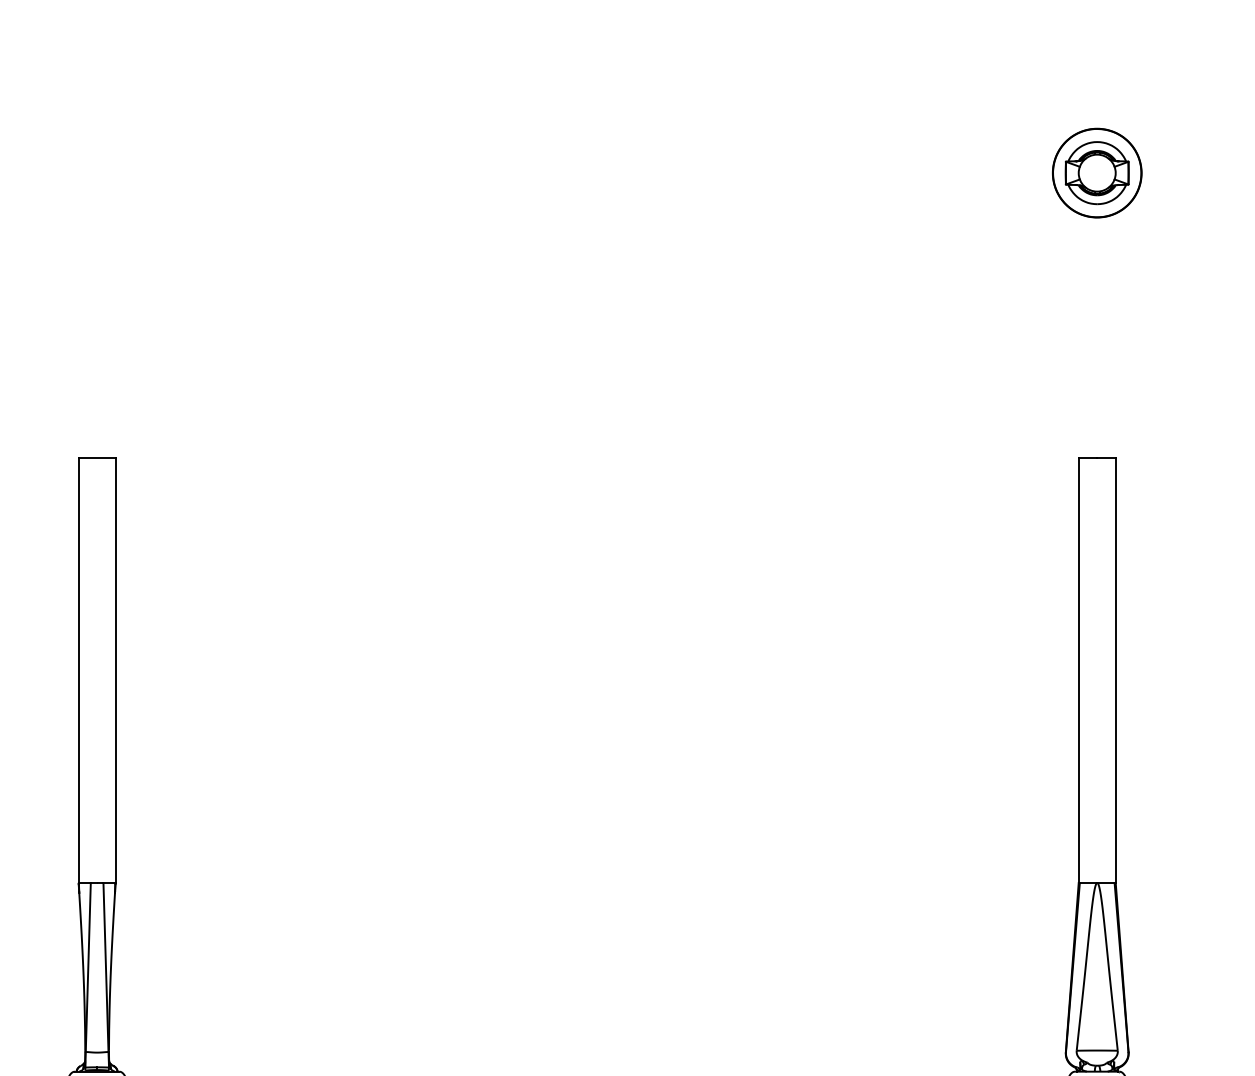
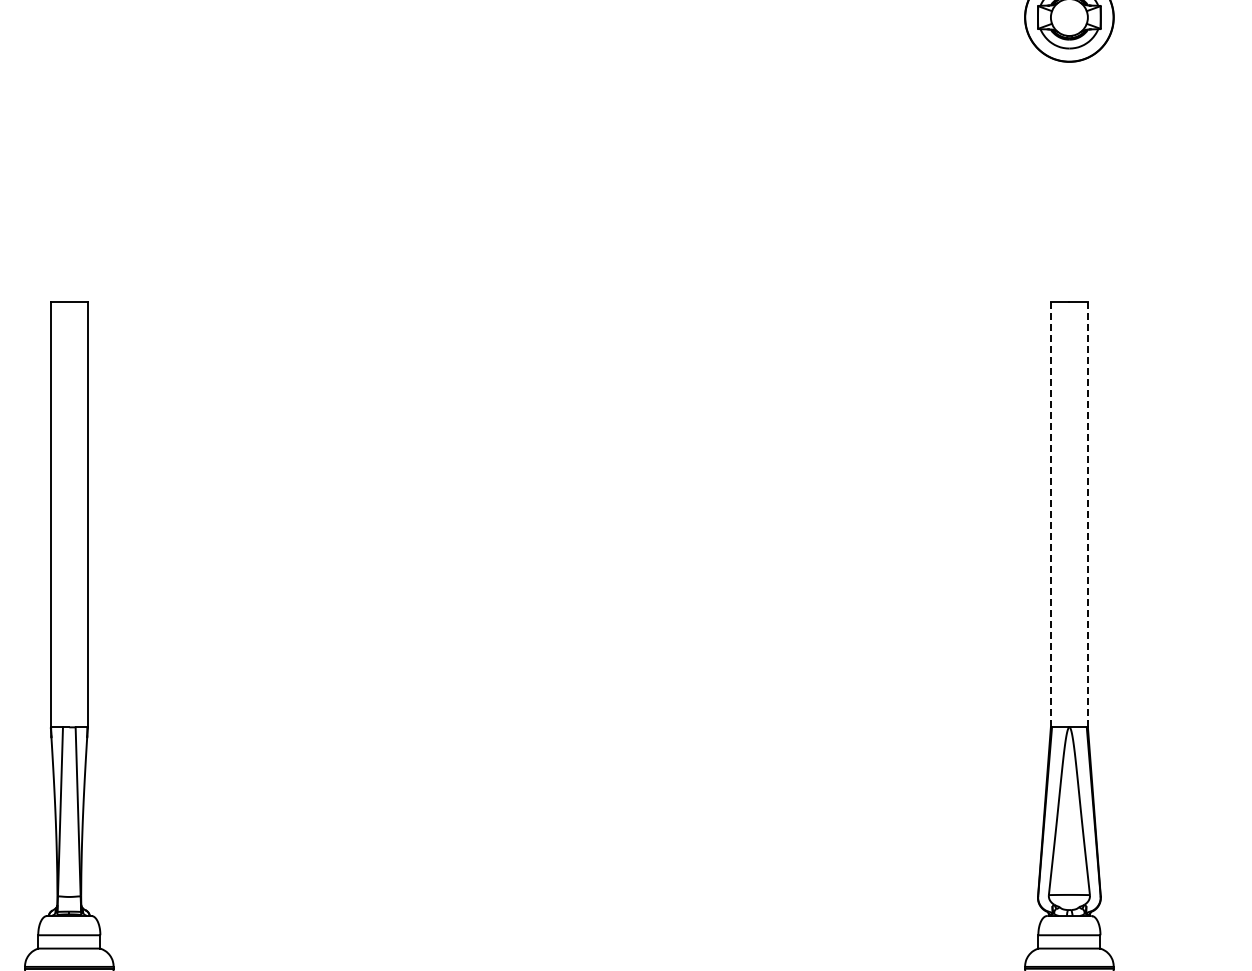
line: (1078, 670) -> (1050, 514), solid -> dashed
line: (1115, 670) -> (1087, 514), solid -> dashed

